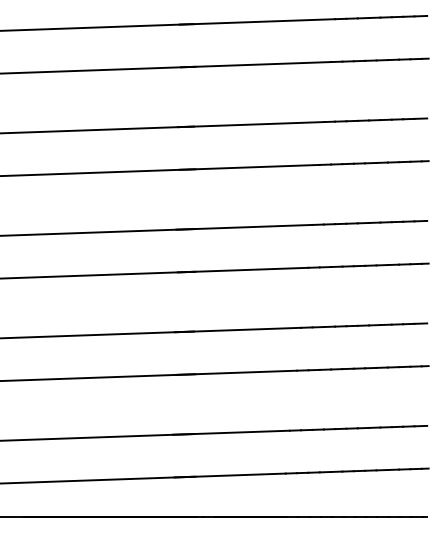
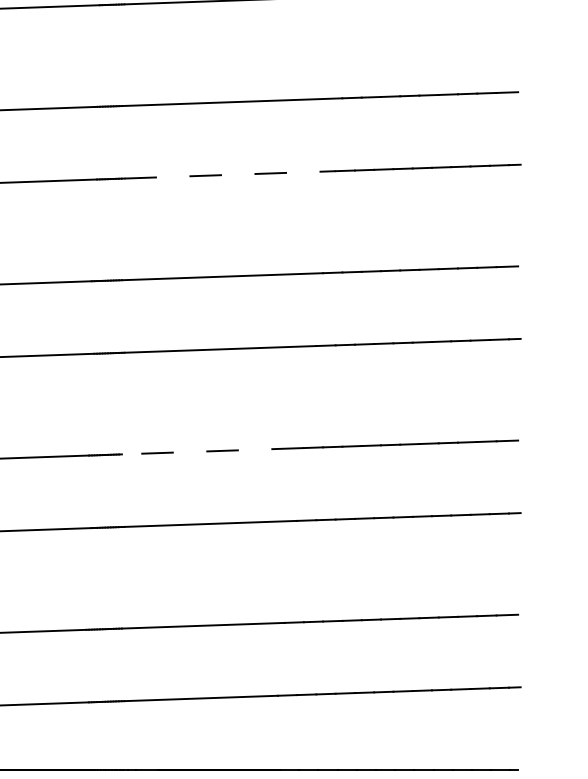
line: (258, 167) -> (231, 175), solid -> dashed
line: (247, 329) -> (212, 450), solid -> dashed

